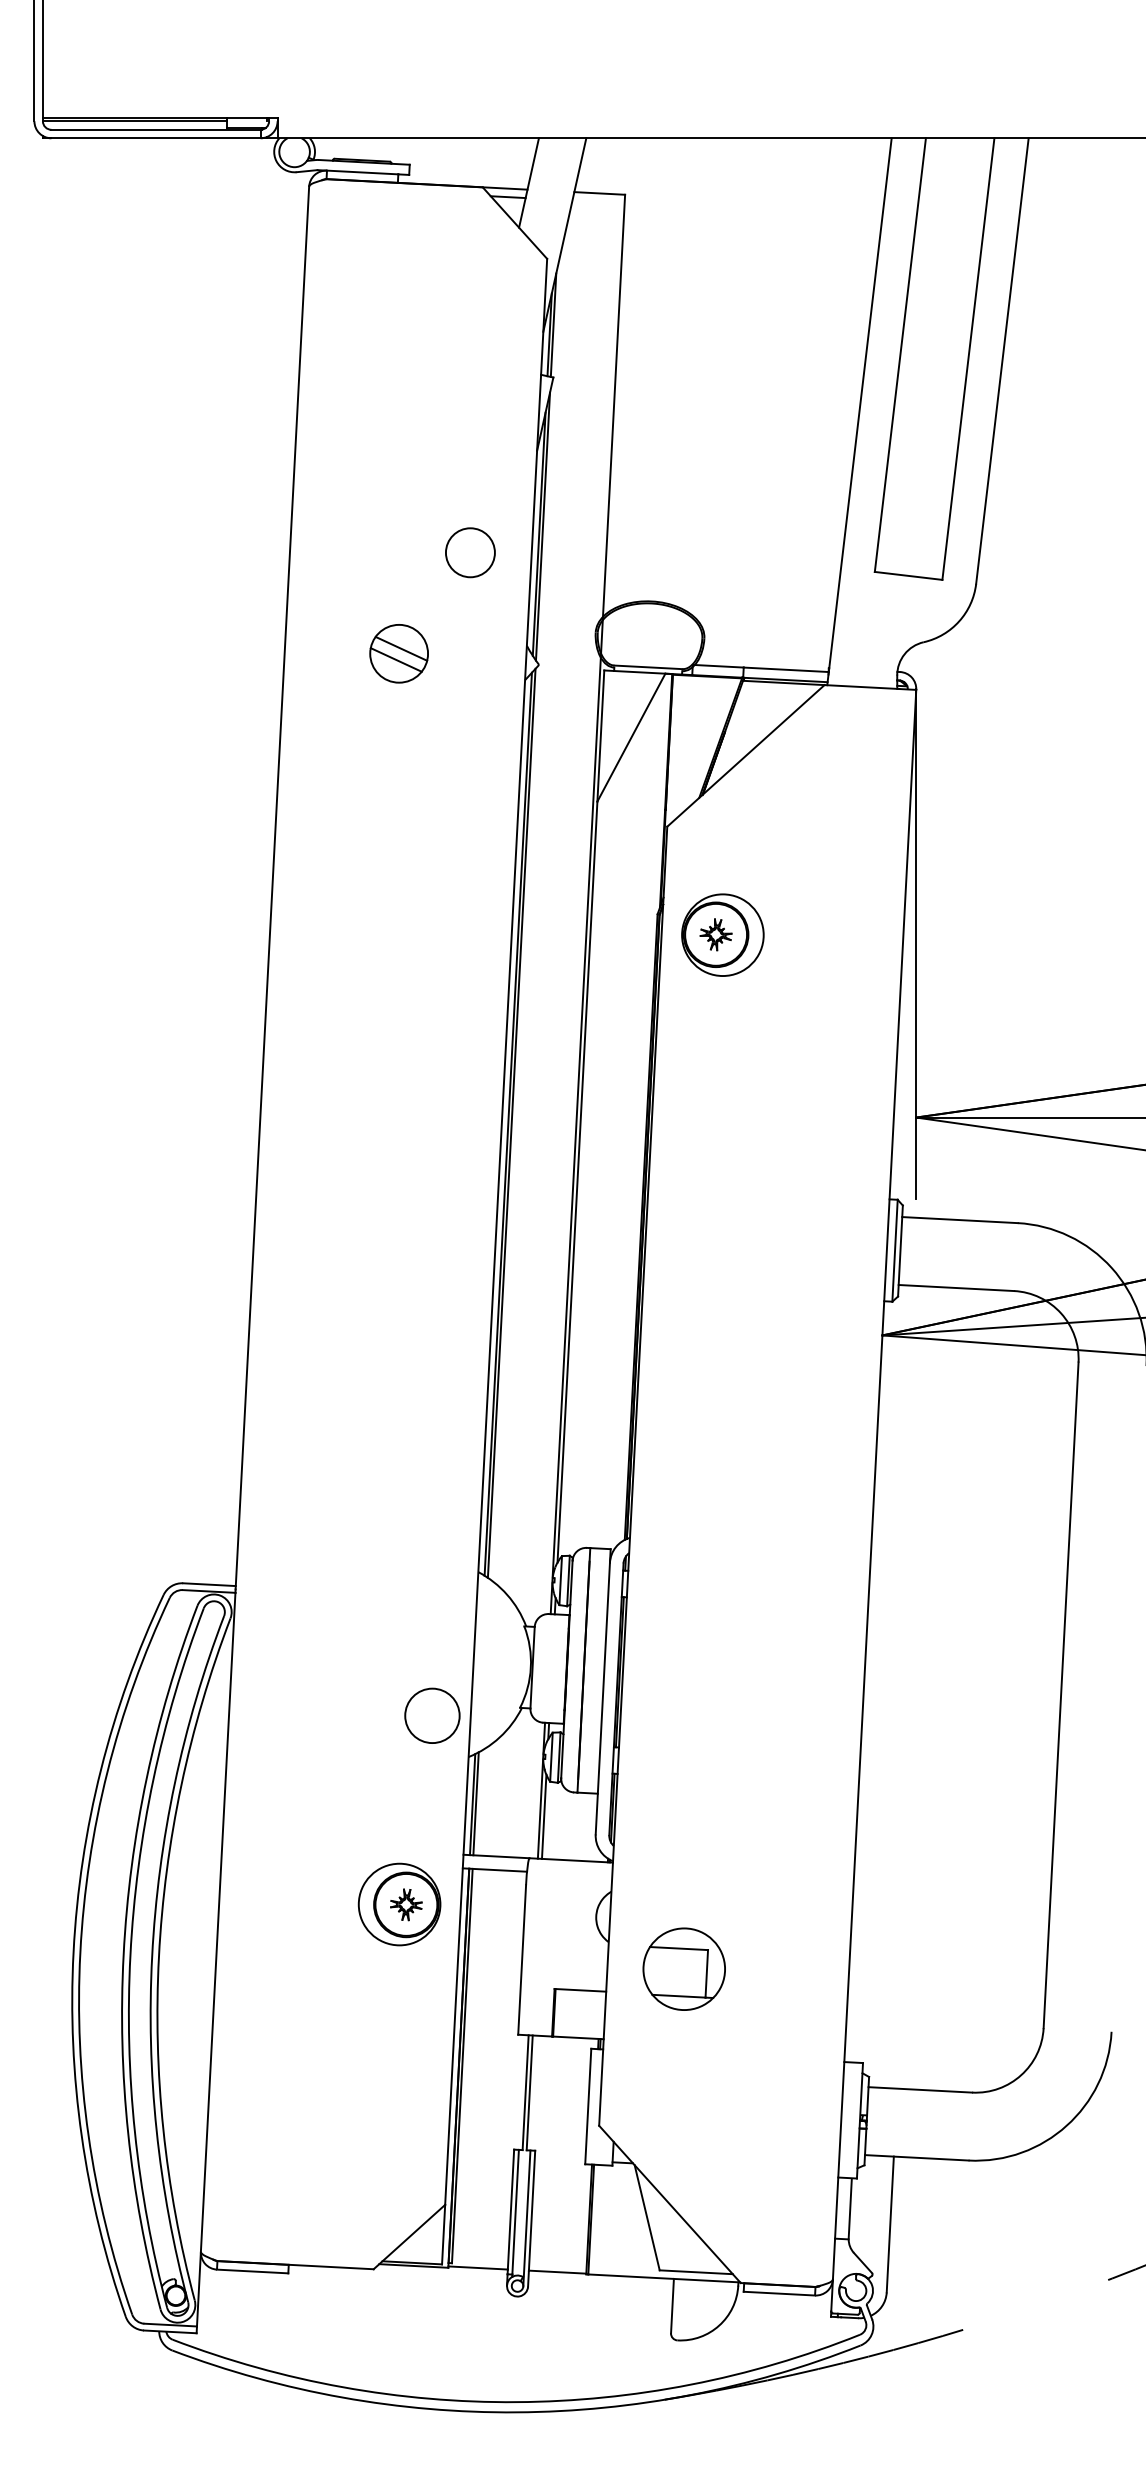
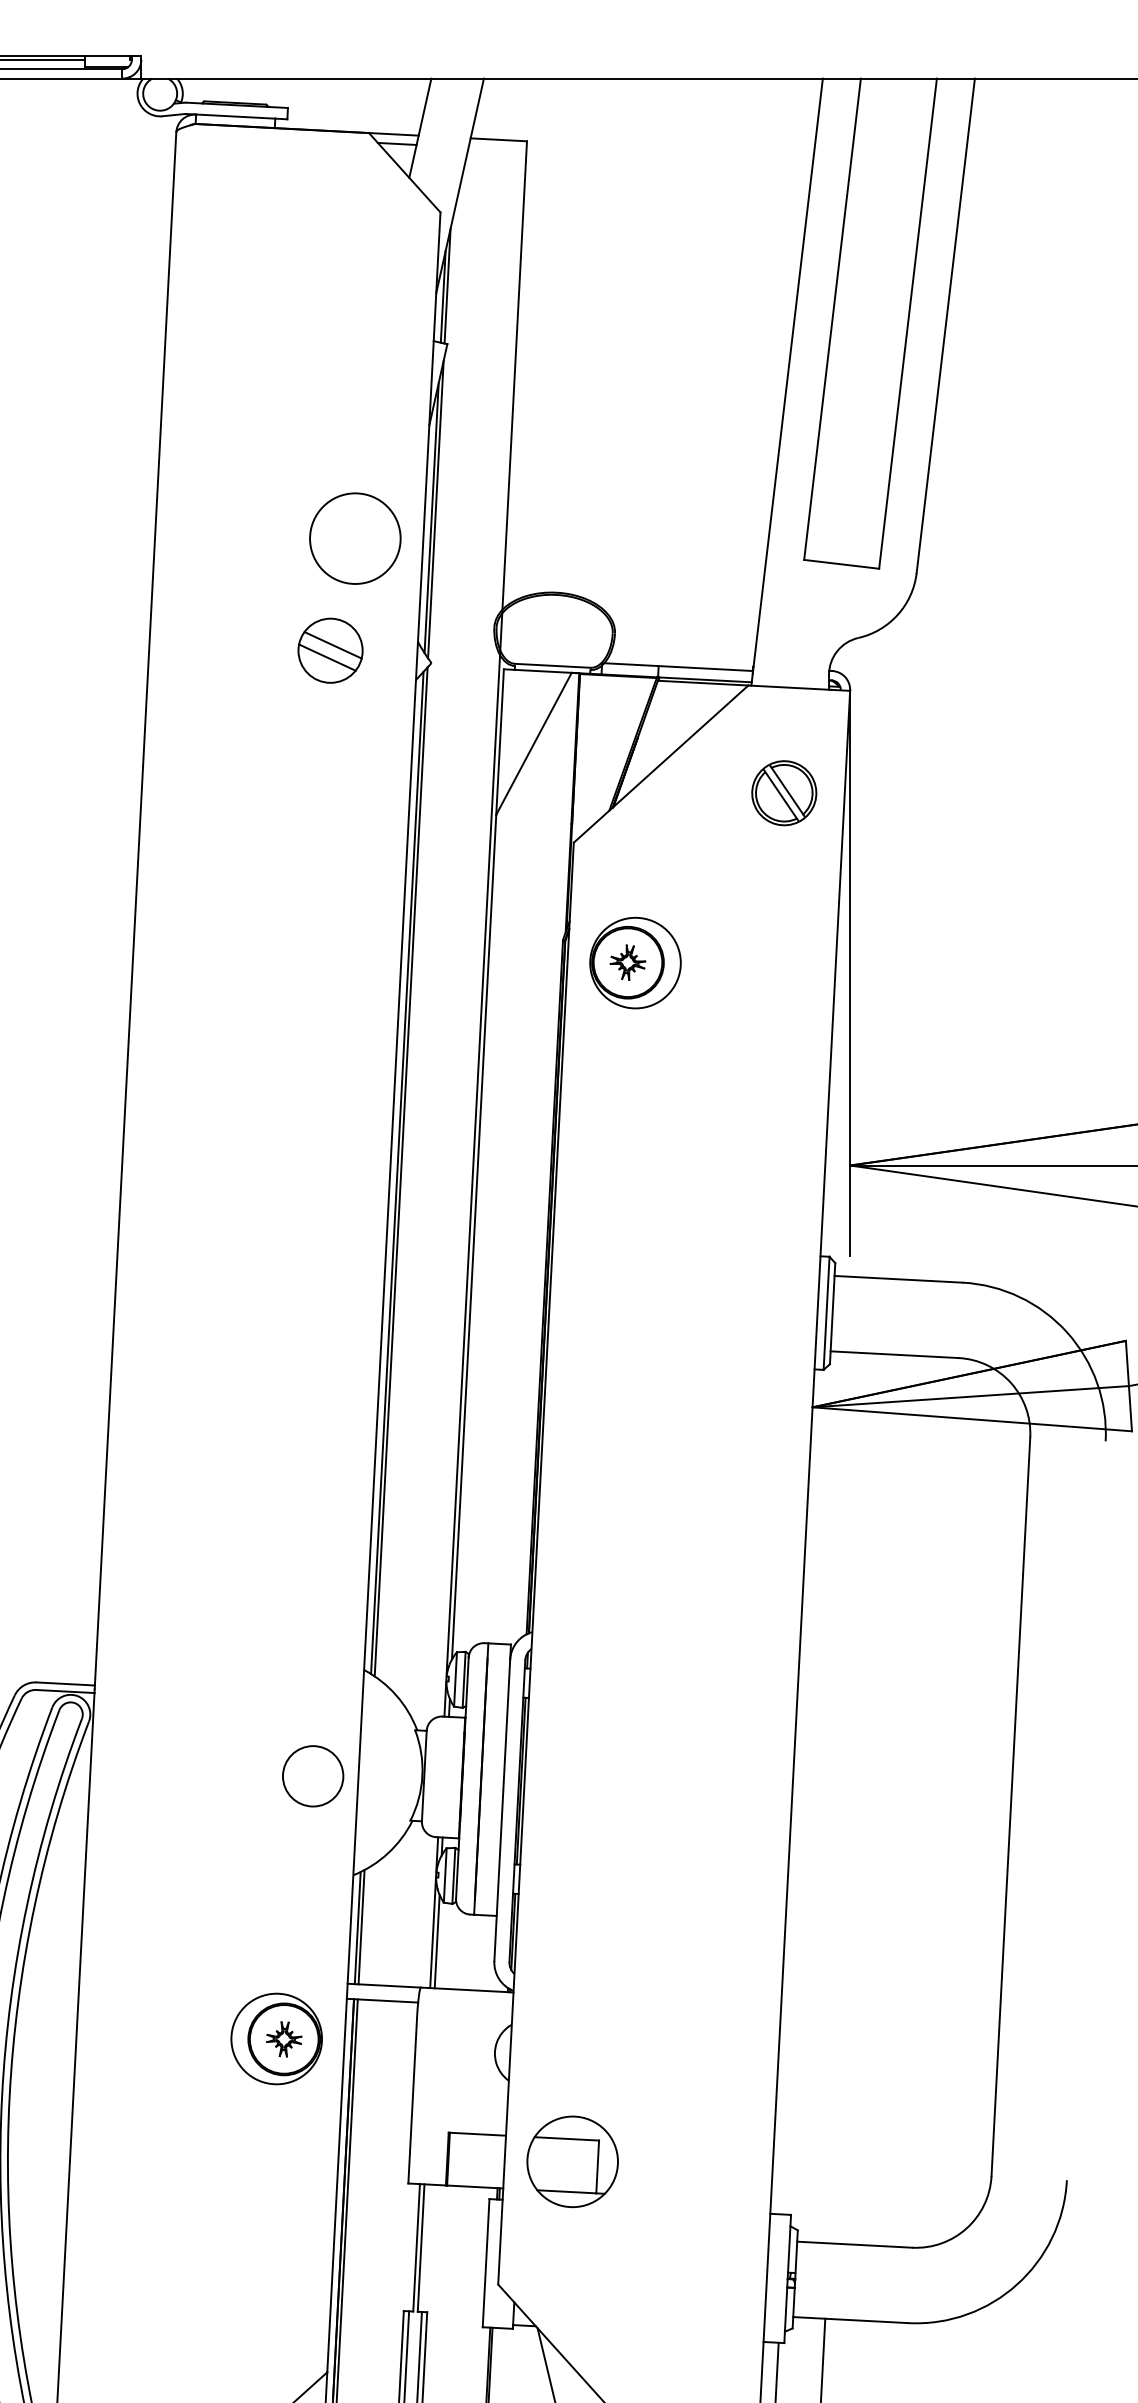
circle: (470, 552) -> (355, 538), size x1.67
part: (398, 653) -> (329, 650), moved
part: (856, 781) -> (783, 792), added
circle: (432, 1715) -> (313, 1775), moved
part: (683, 1968) -> (571, 2161), moved

